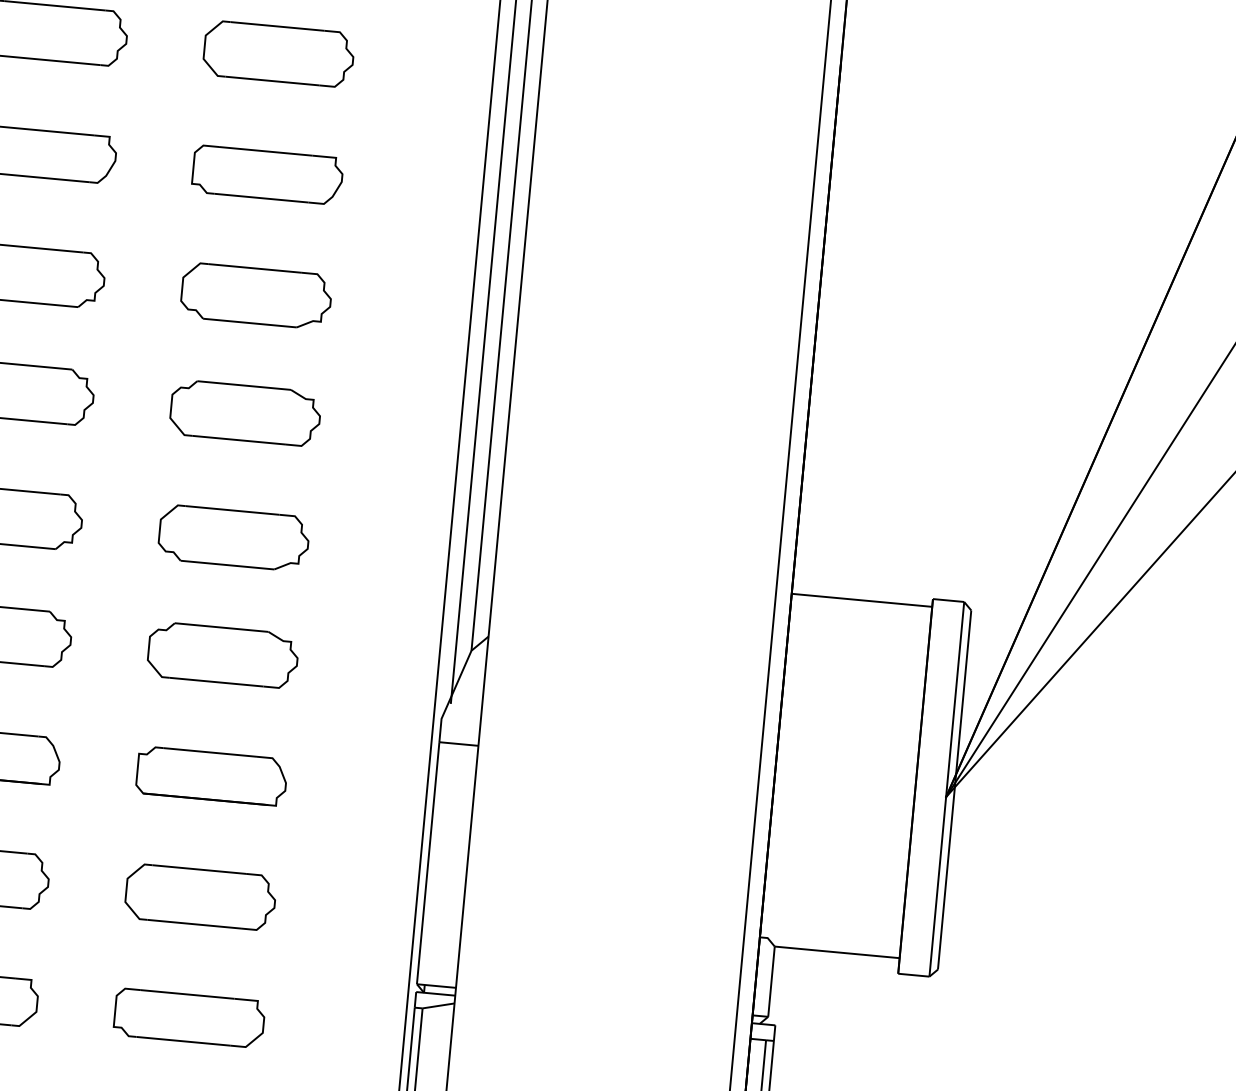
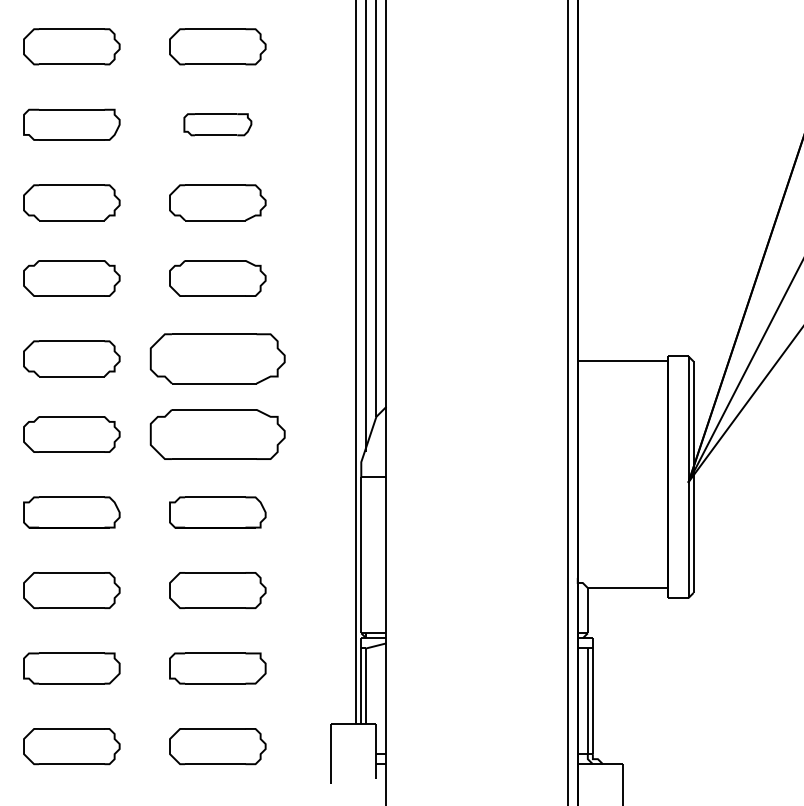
part: (267, 174) -> (217, 124), size x0.7
part: (233, 537) -> (217, 358), size x1.4
part: (222, 655) -> (217, 434), size x1.4

